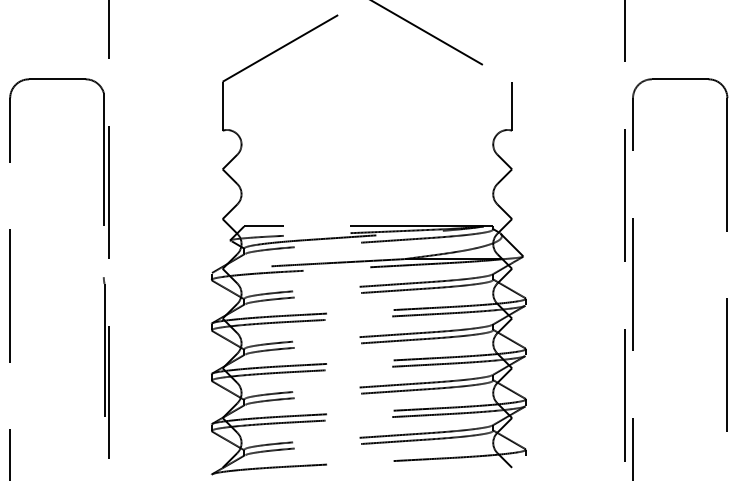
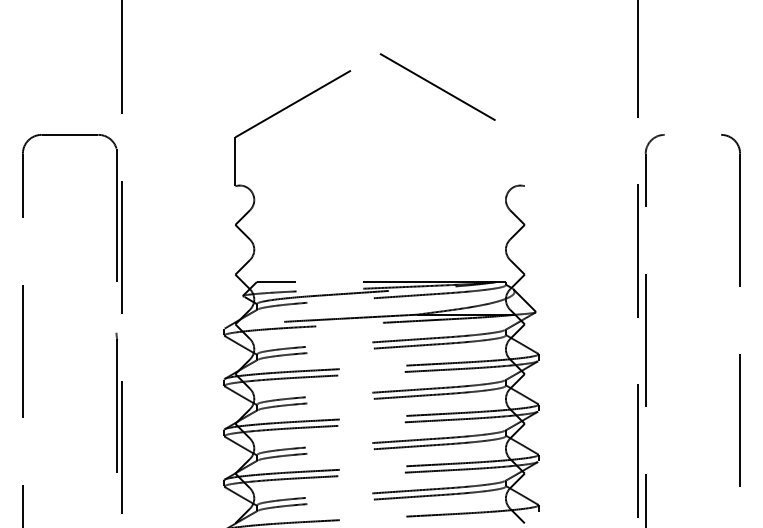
line: (679, 78) -> (692, 134), removed
line: (511, 105) -> (524, 161), removed

